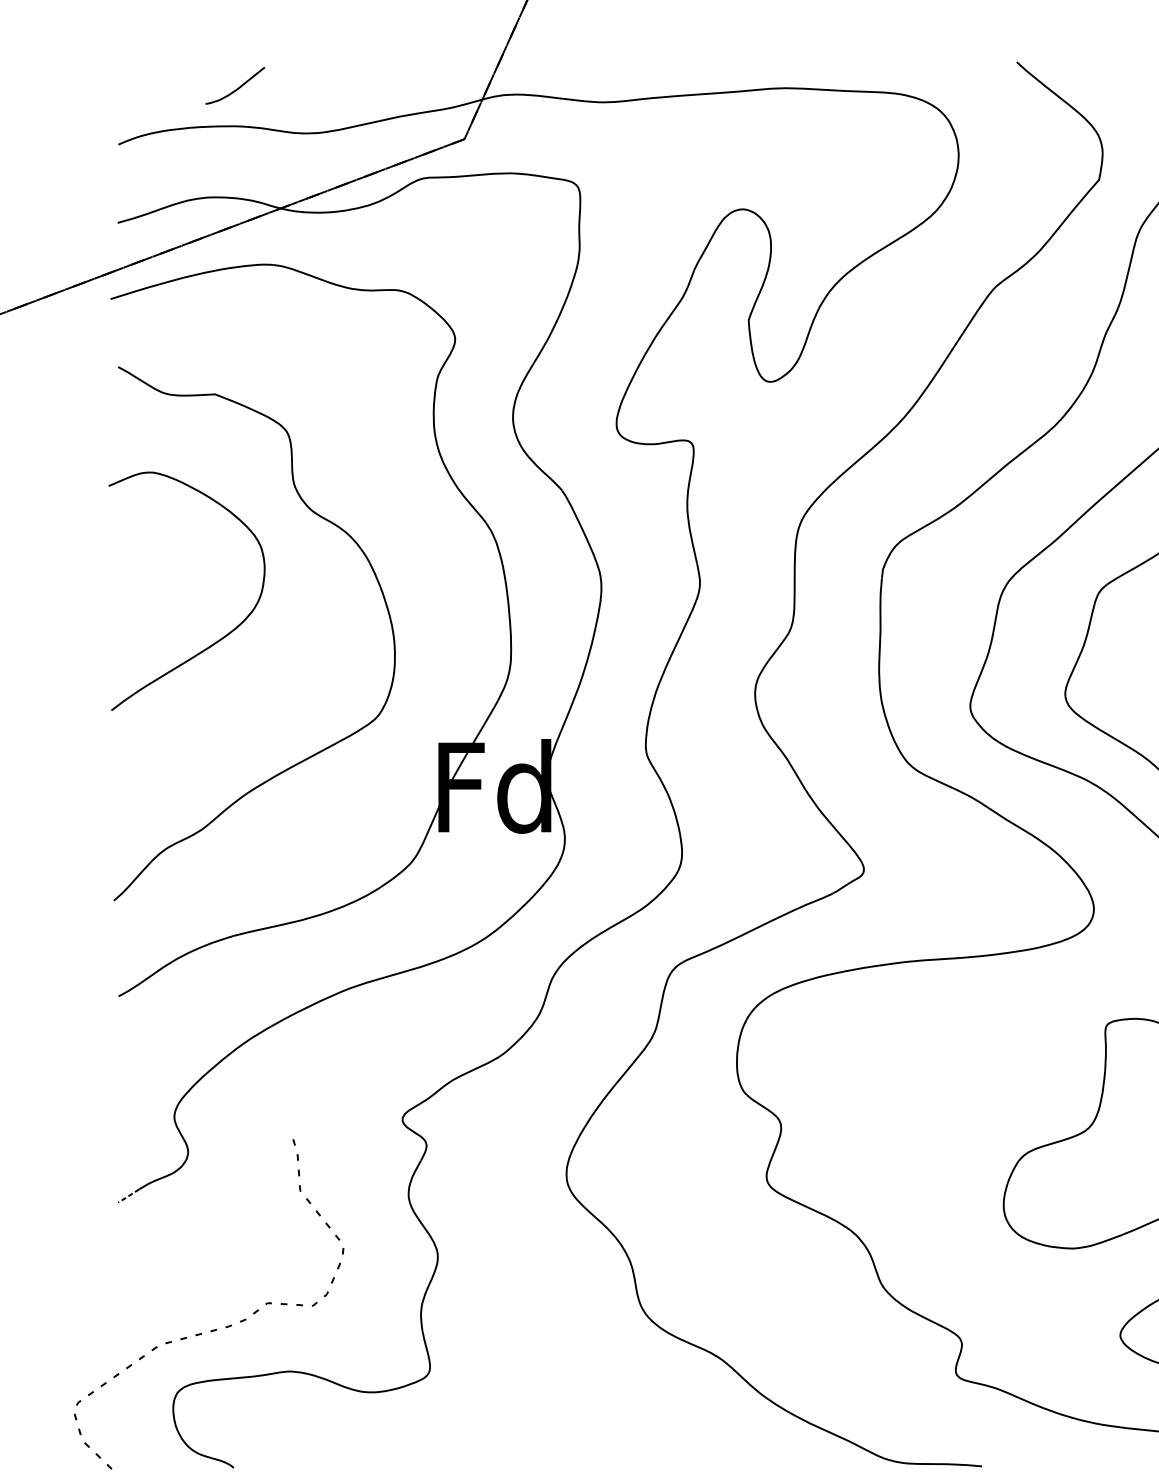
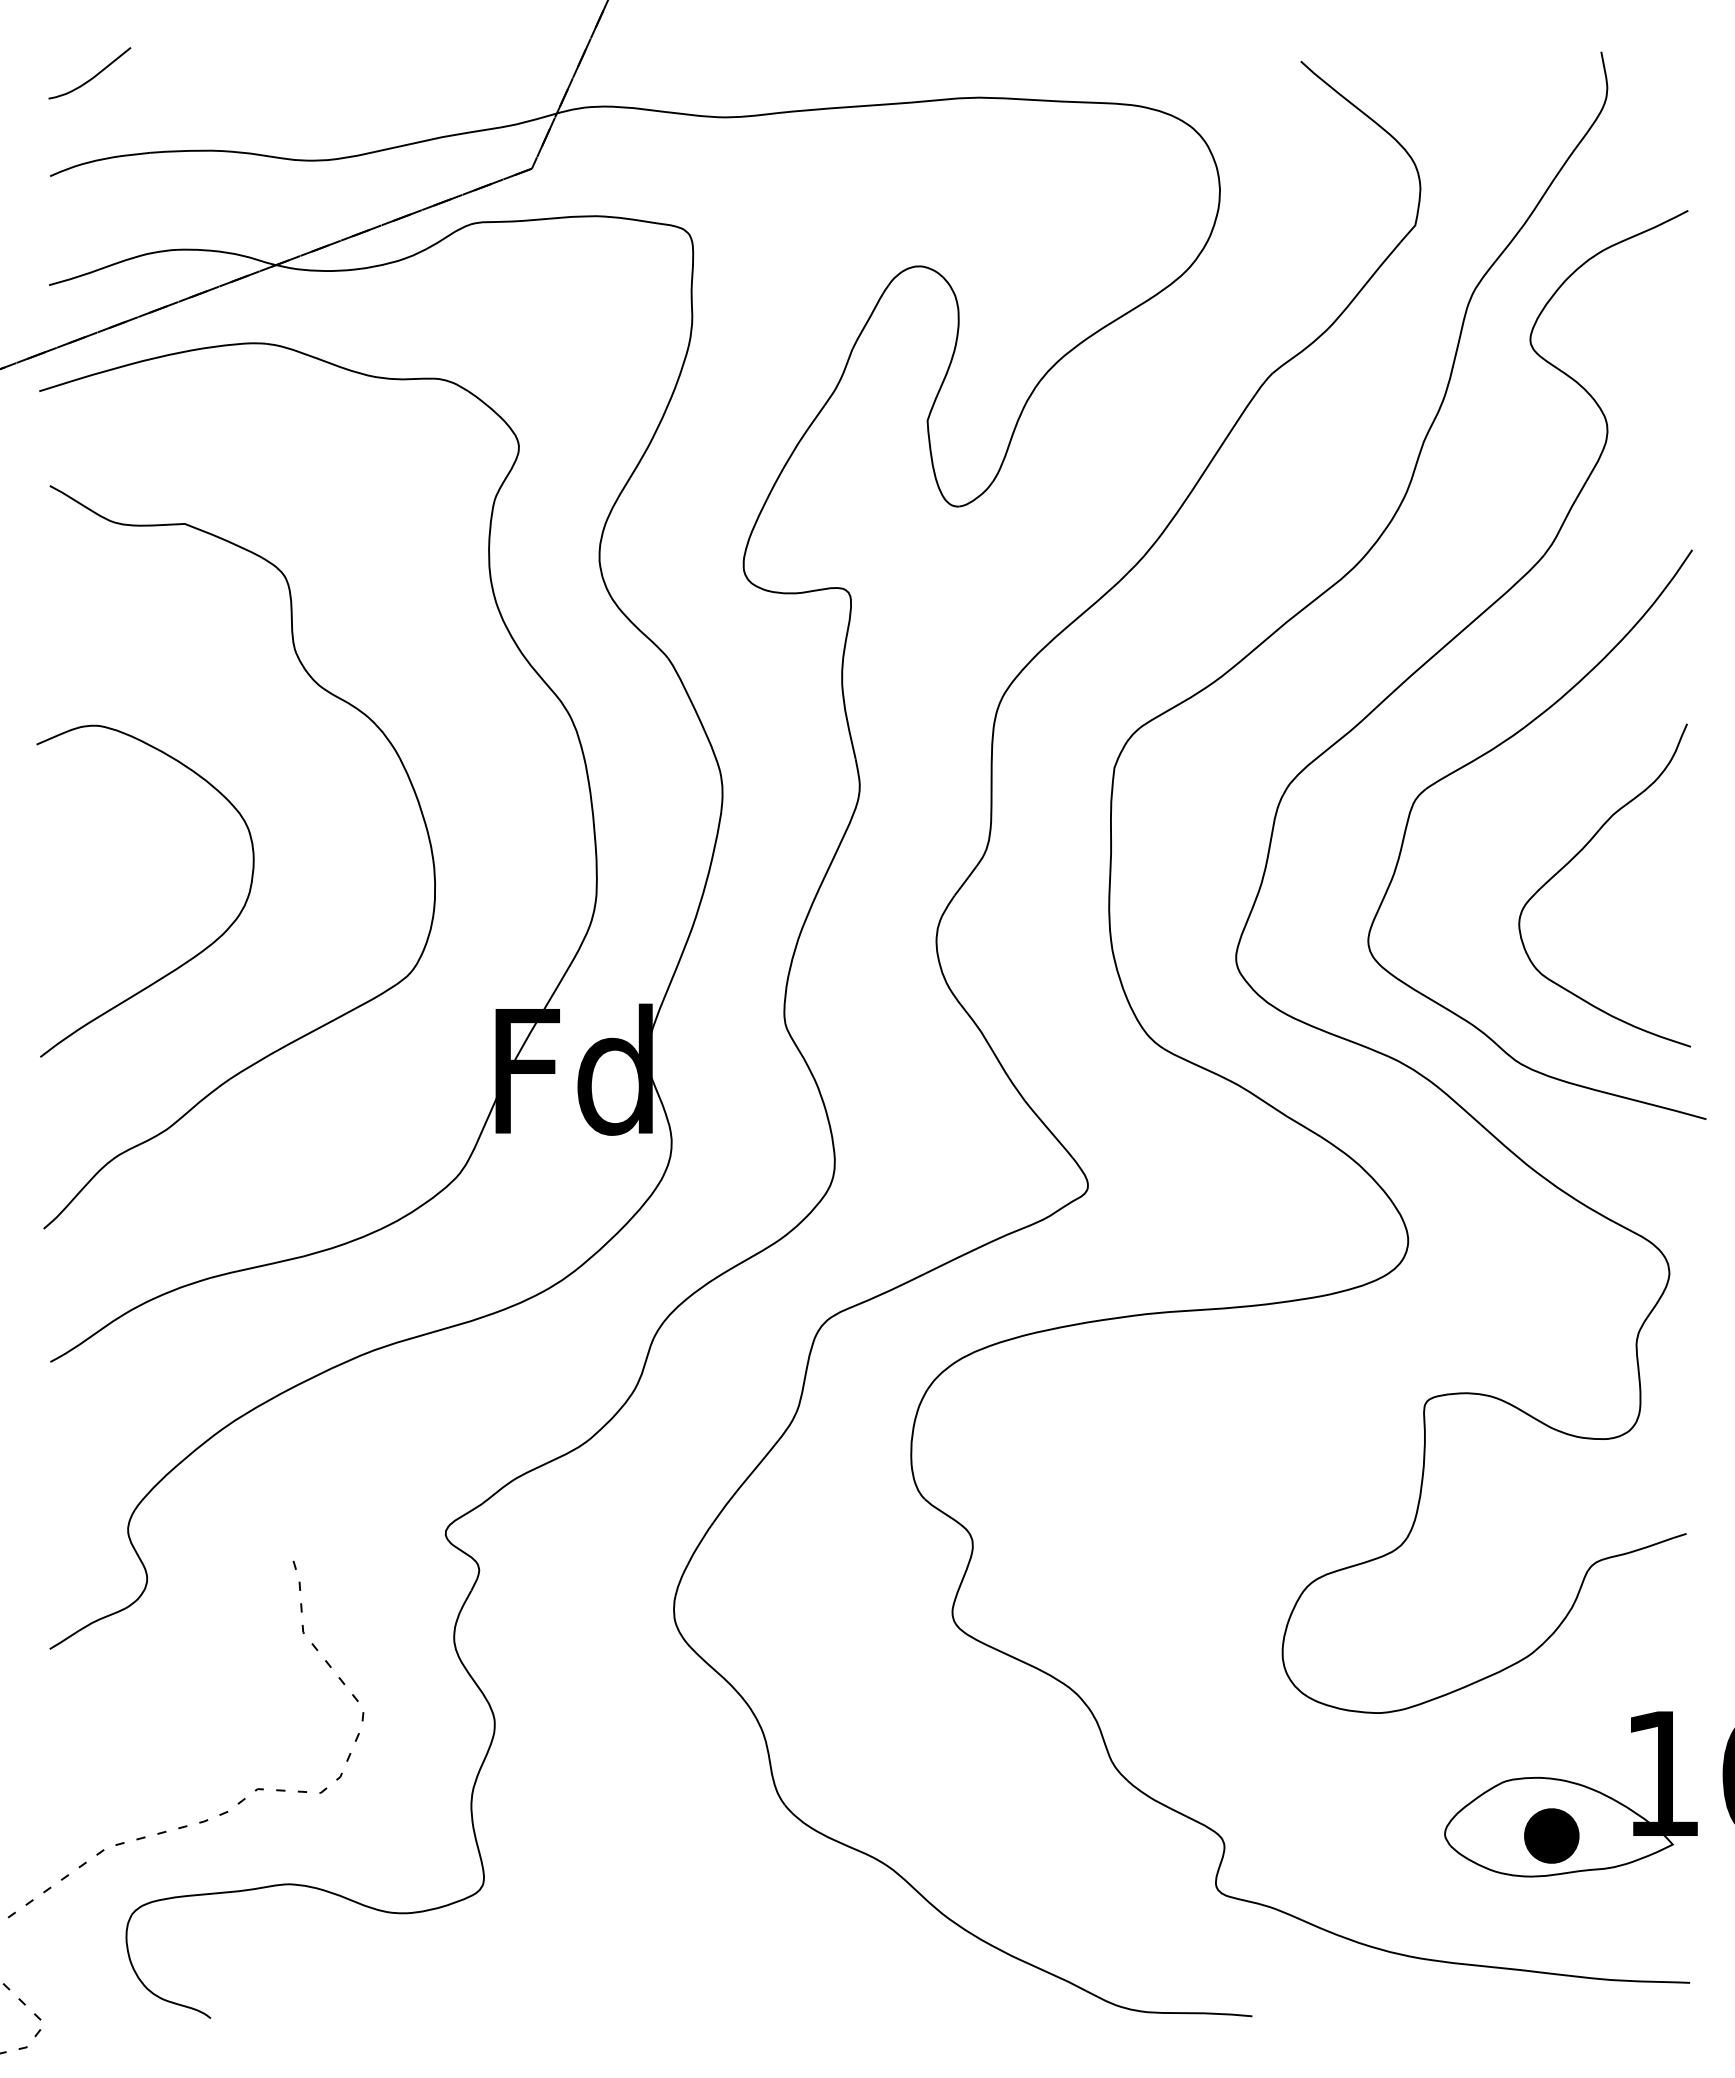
curve: (237, 88) -> (93, 76), moved
curve: (222, 637) -> (194, 955), moved
line: (128, 1196) -> (63, 1640), dashed -> solid

